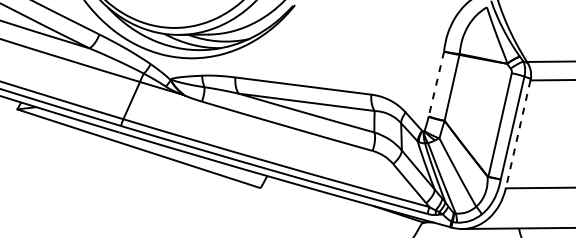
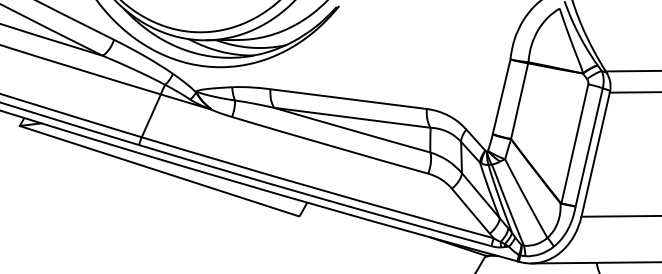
line: (436, 84) -> (501, 97), dashed -> solid
line: (518, 134) -> (596, 154), dashed -> solid

